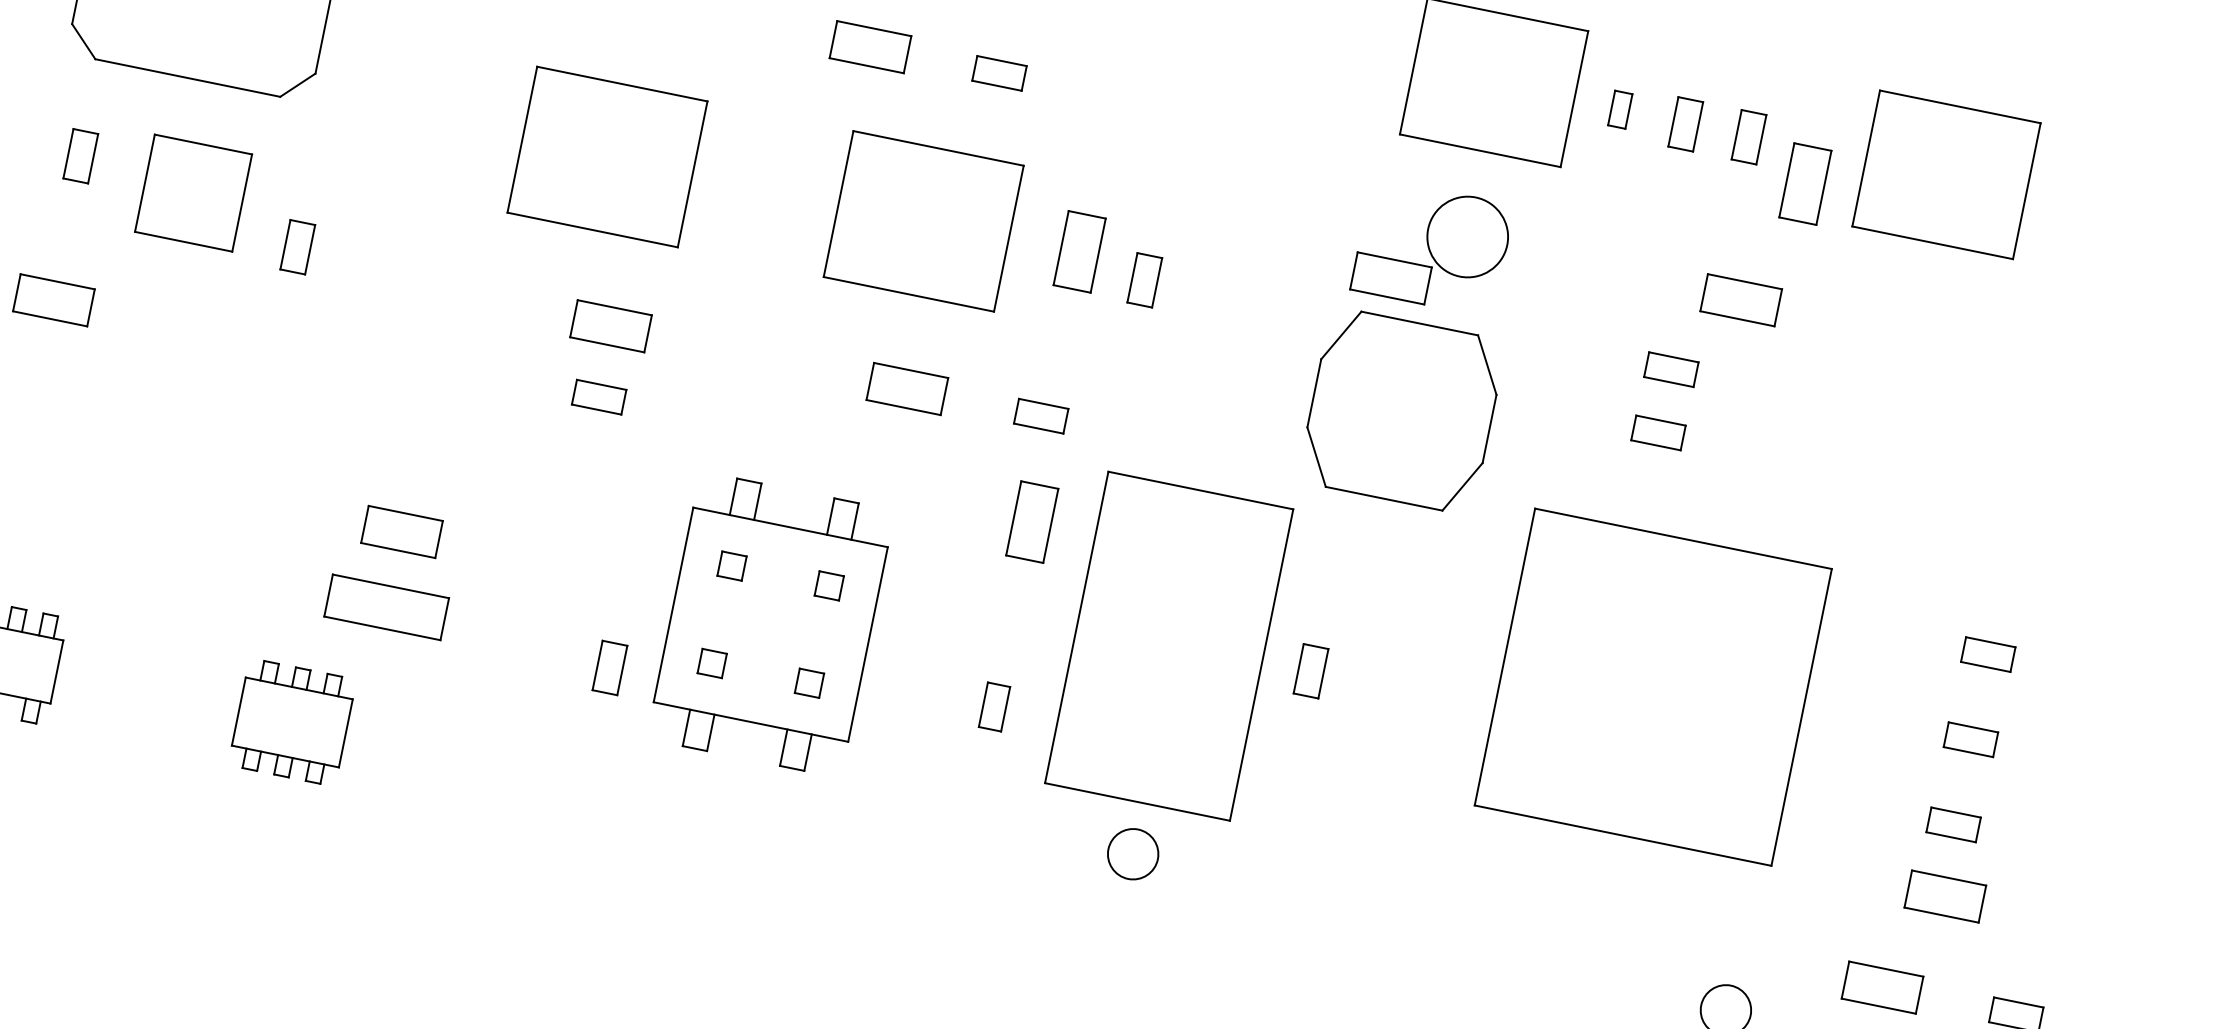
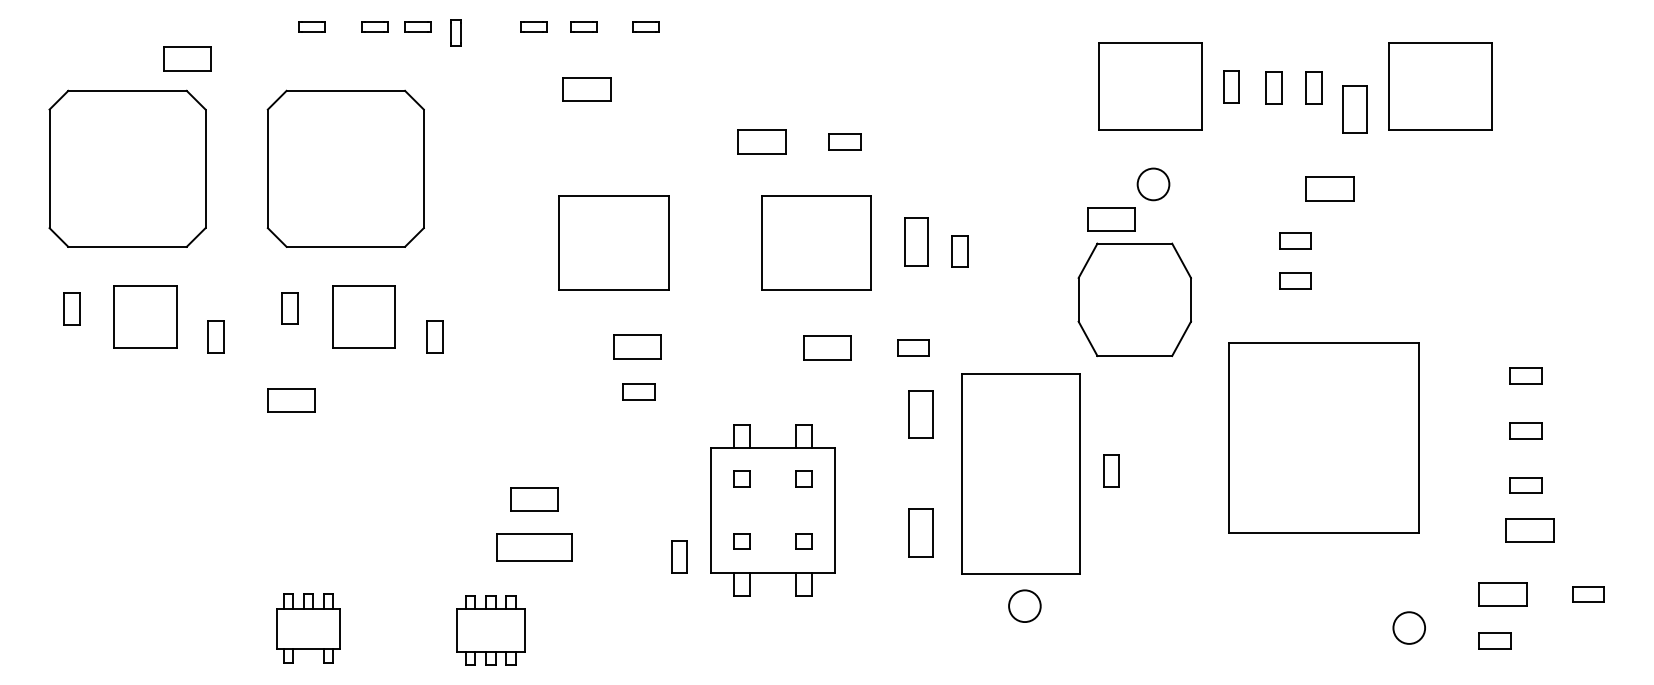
part: (1620, 108) -> (1231, 86), size x1.43
circle: (1467, 237) -> (1153, 184), size x0.62
part: (993, 706) -> (920, 532), size x1.67

